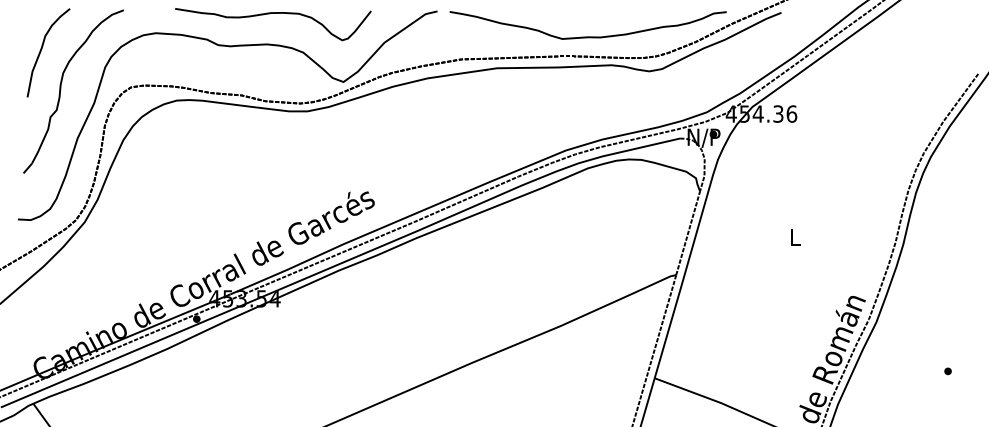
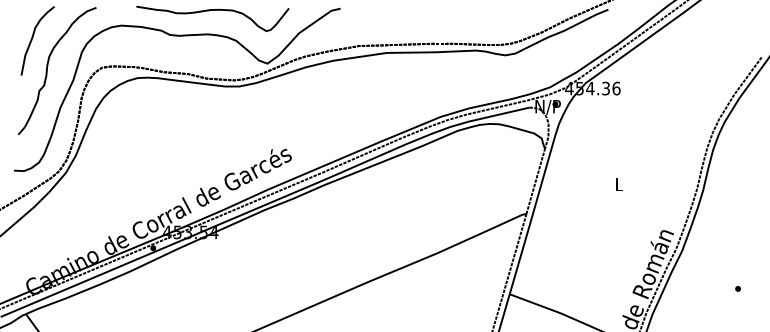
curve: (587, 36) -> (457, 28), removed

